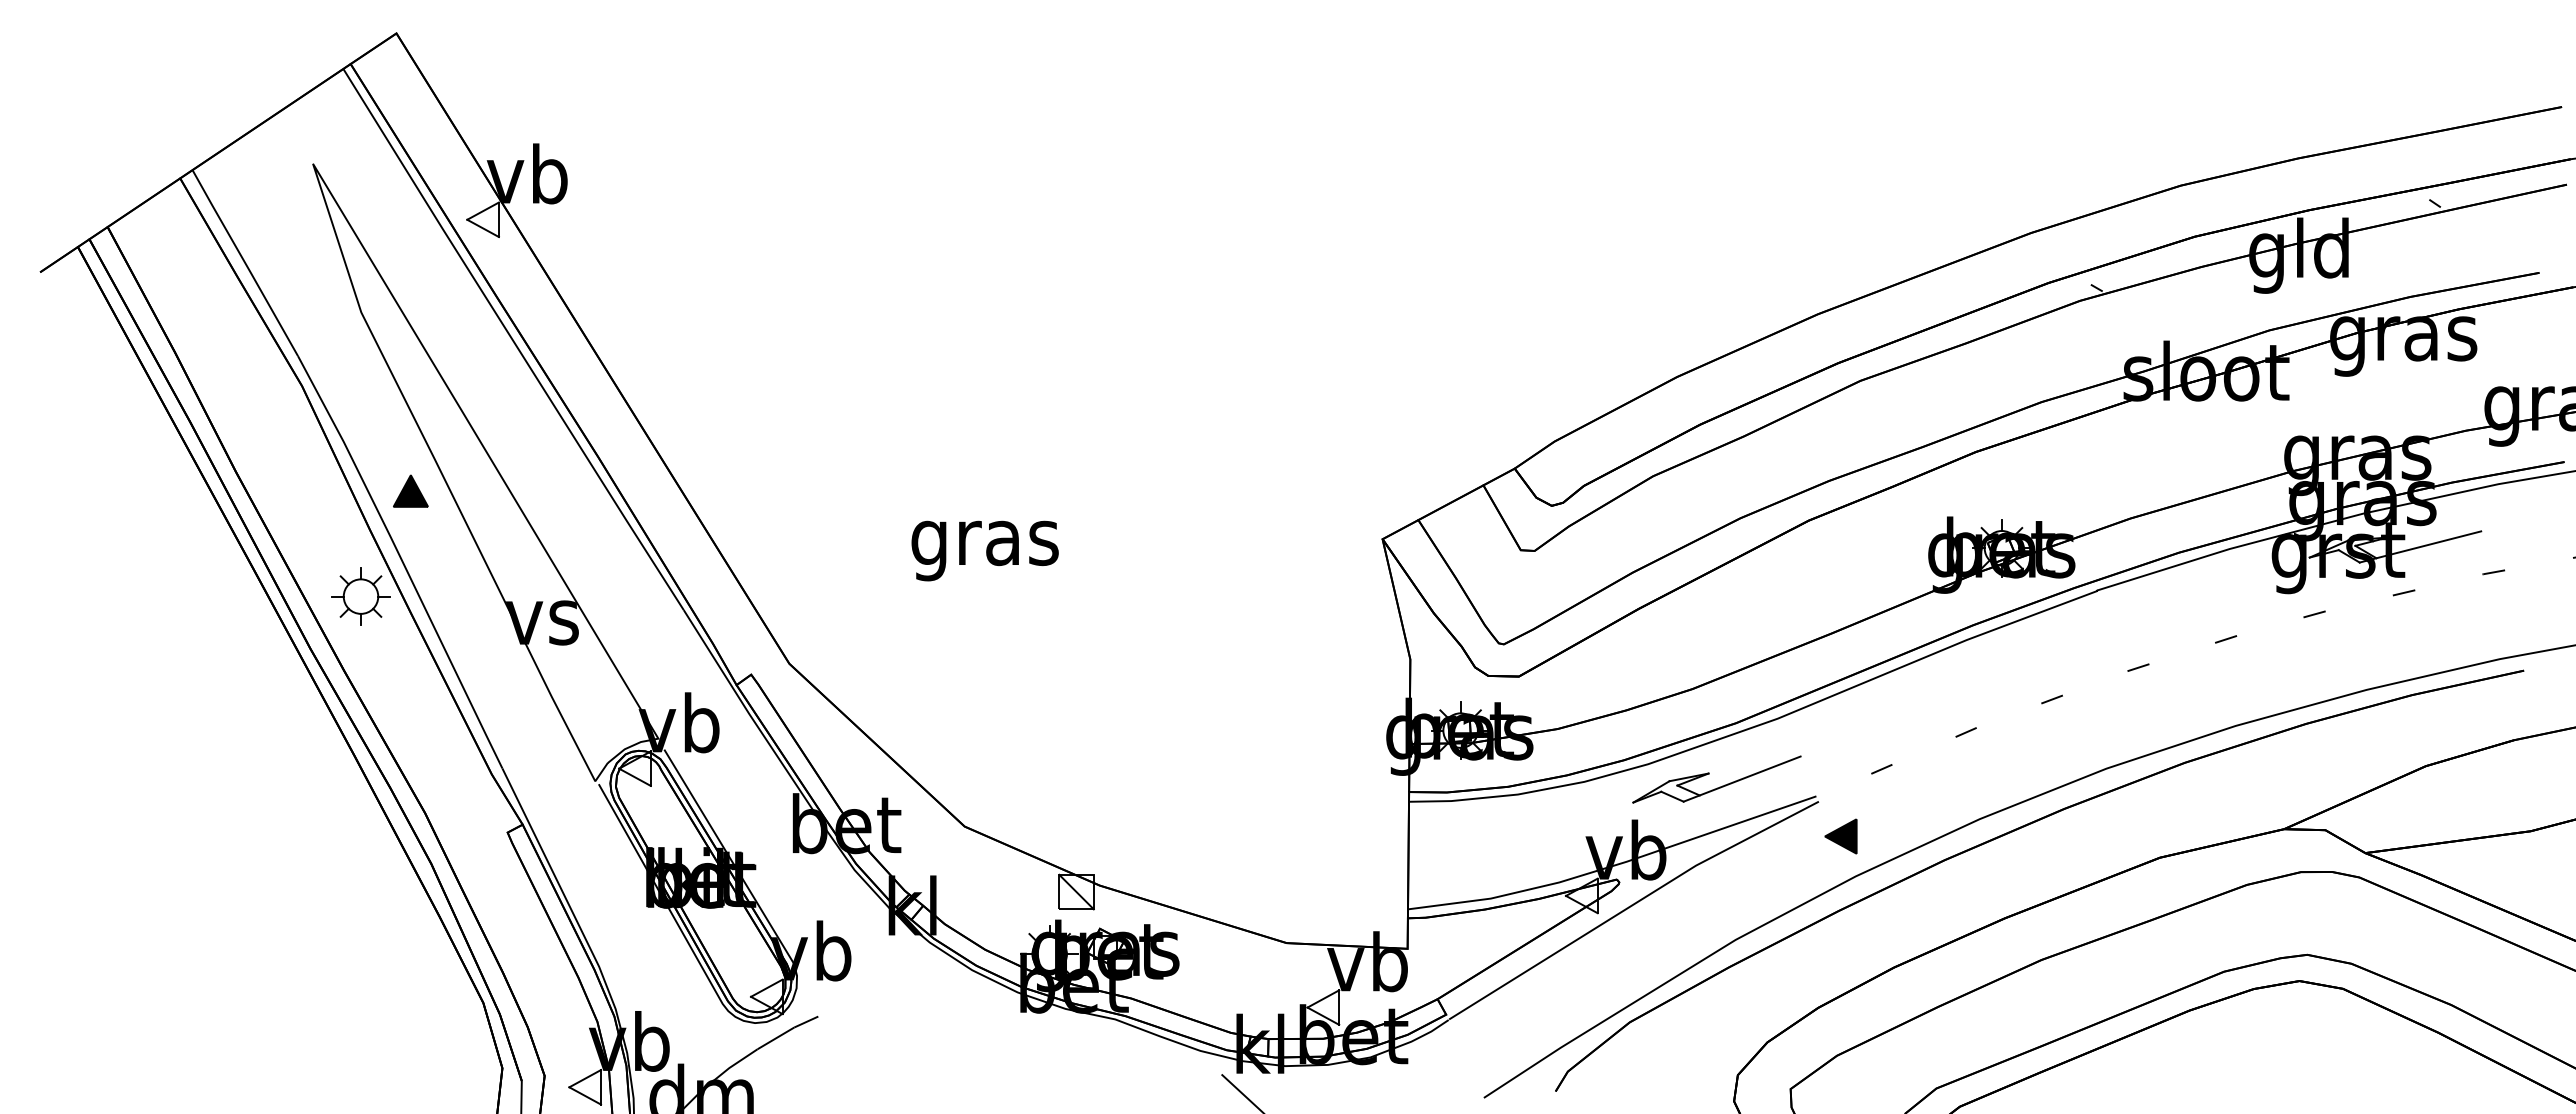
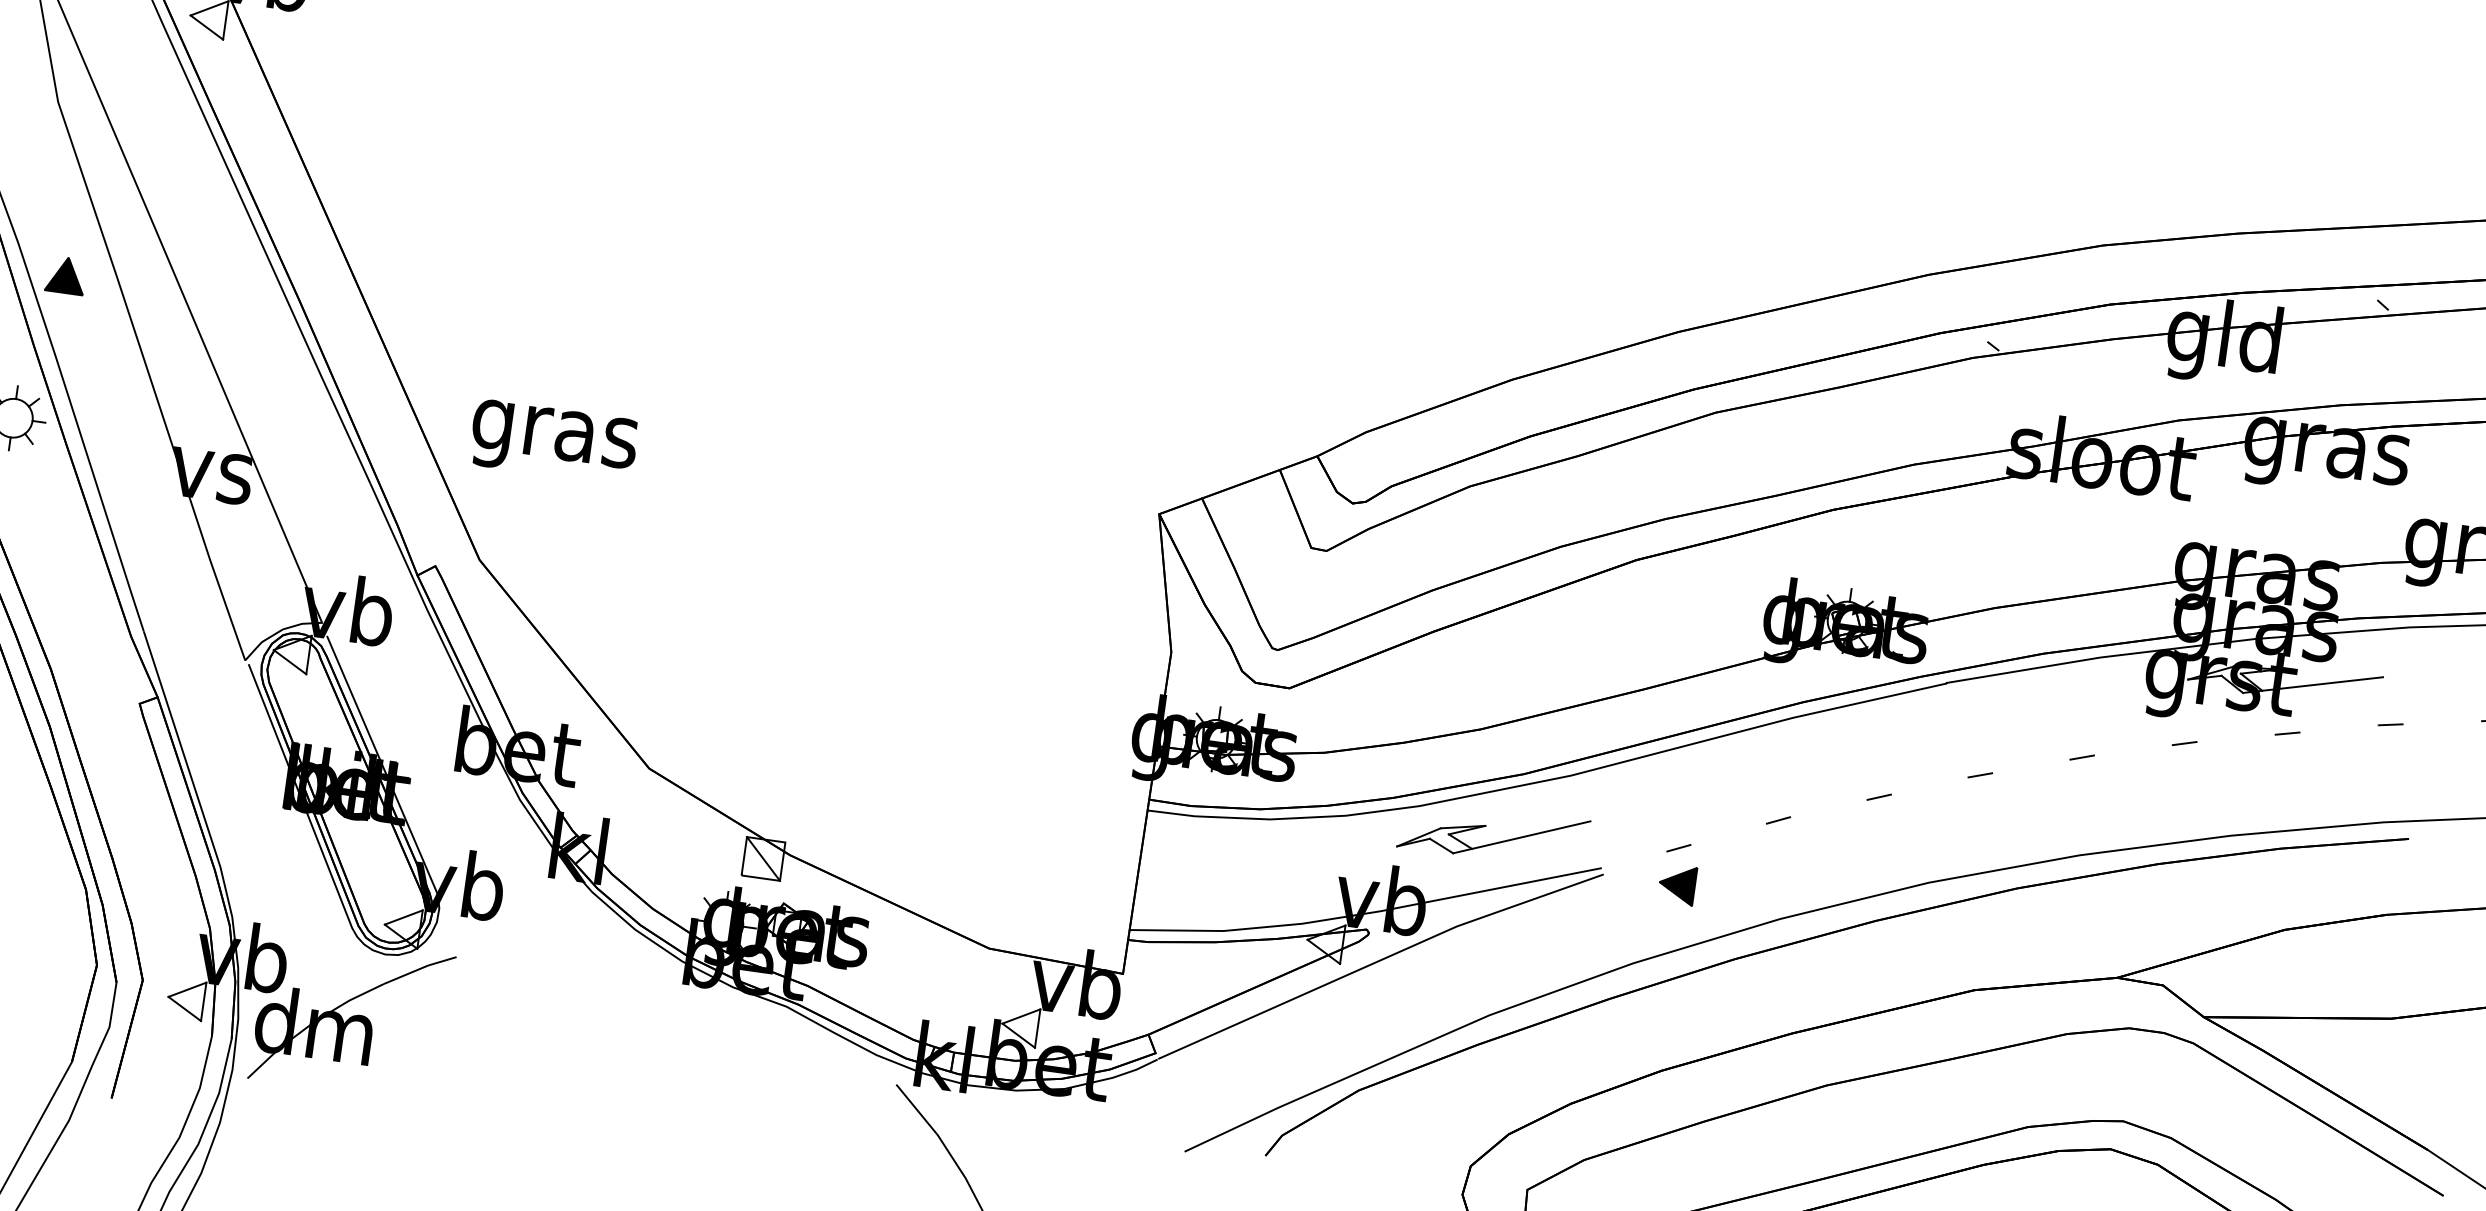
part: (410, 490) -> (65, 274), moved
text: (984, 550) -> (553, 441), moved
part: (1840, 836) -> (1676, 884), moved

